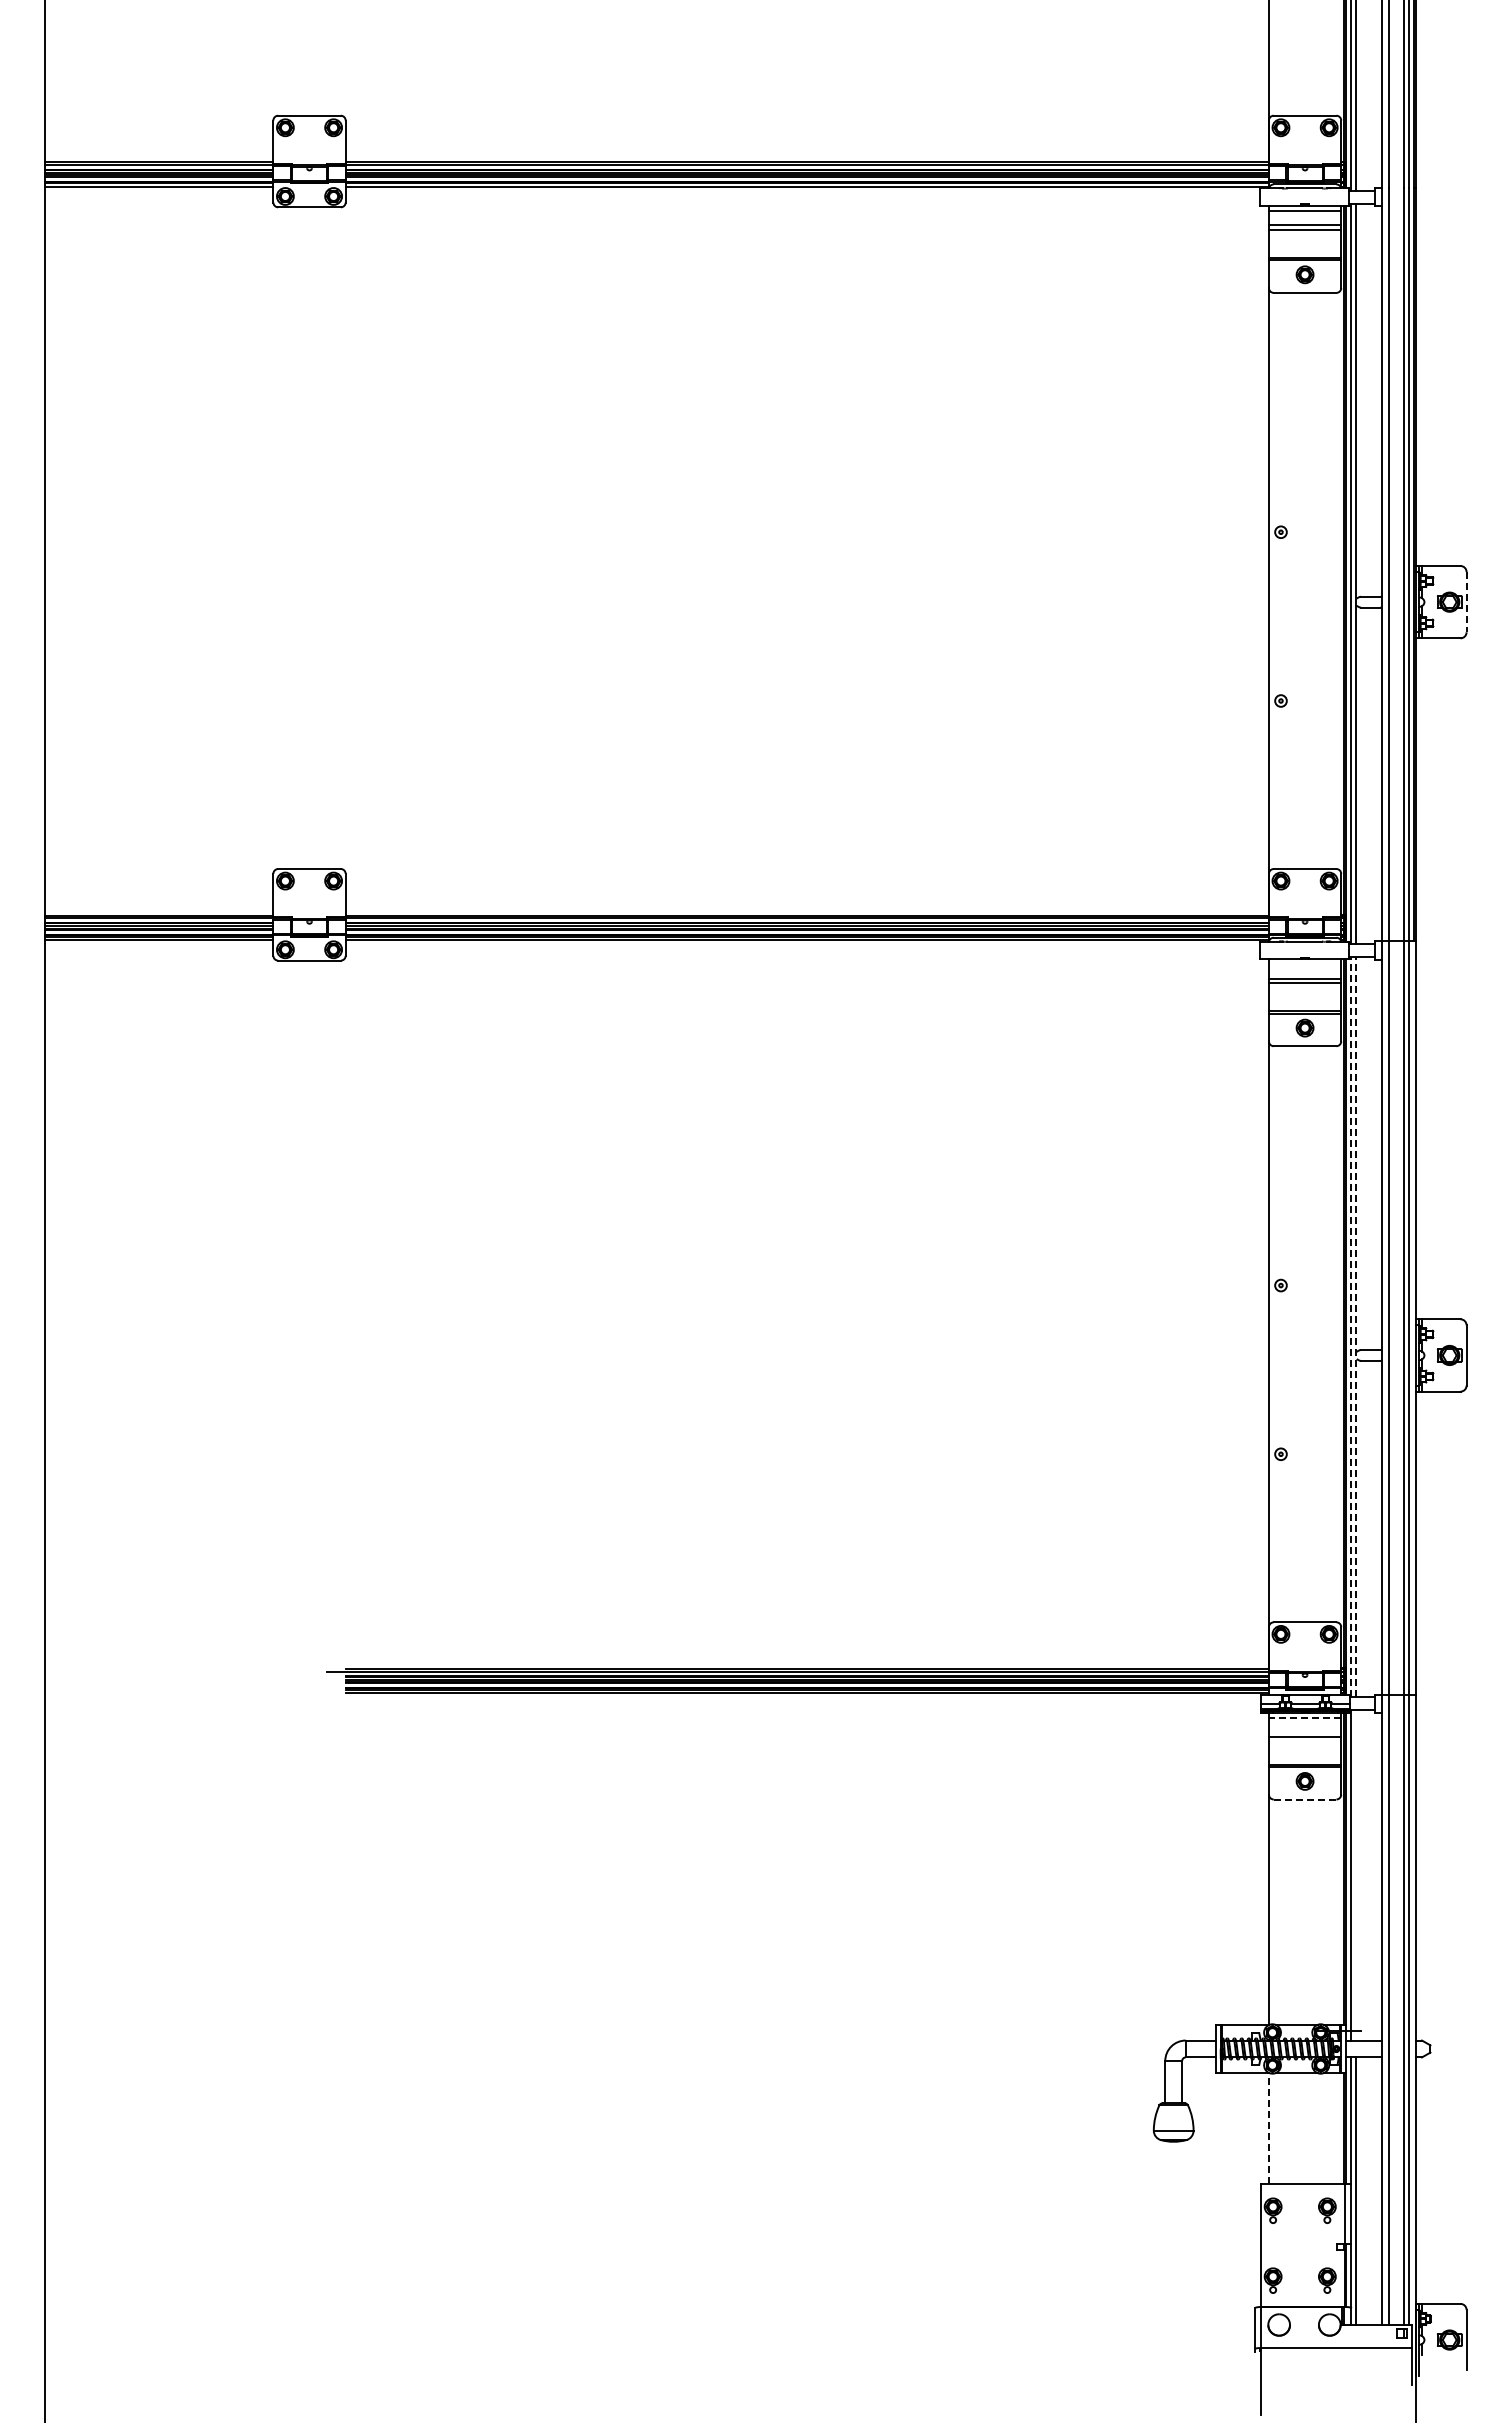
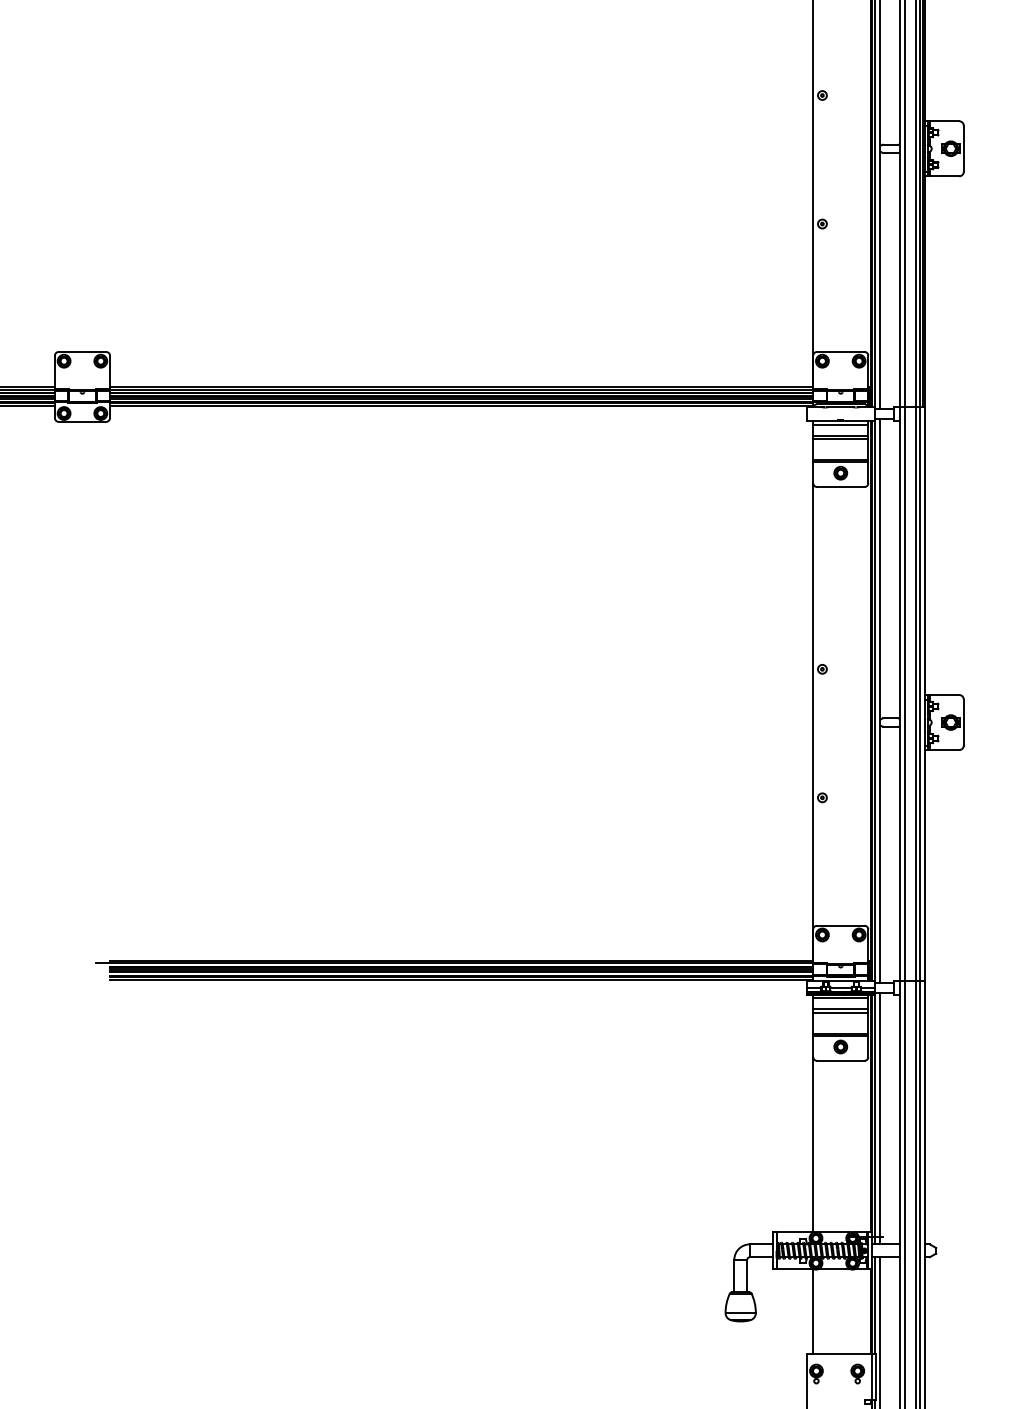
line: (1466, 602) -> (963, 149), dashed -> solid
line: (1304, 964) -> (840, 424), added
line: (1350, 1326) -> (875, 700), dashed -> solid
line: (1356, 1326) -> (879, 700), dashed -> solid
line: (1304, 1717) -> (840, 998), dashed -> solid
line: (1304, 1732) -> (840, 1009), added
line: (1304, 1799) -> (840, 1060), dashed -> solid
line: (1356, 1875) -> (879, 1118), added
line: (1268, 2128) -> (812, 1311), dashed -> solid

